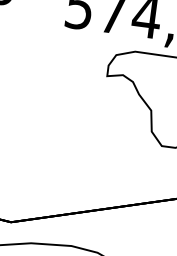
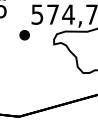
part: (45, 48) -> (24, 35), added

